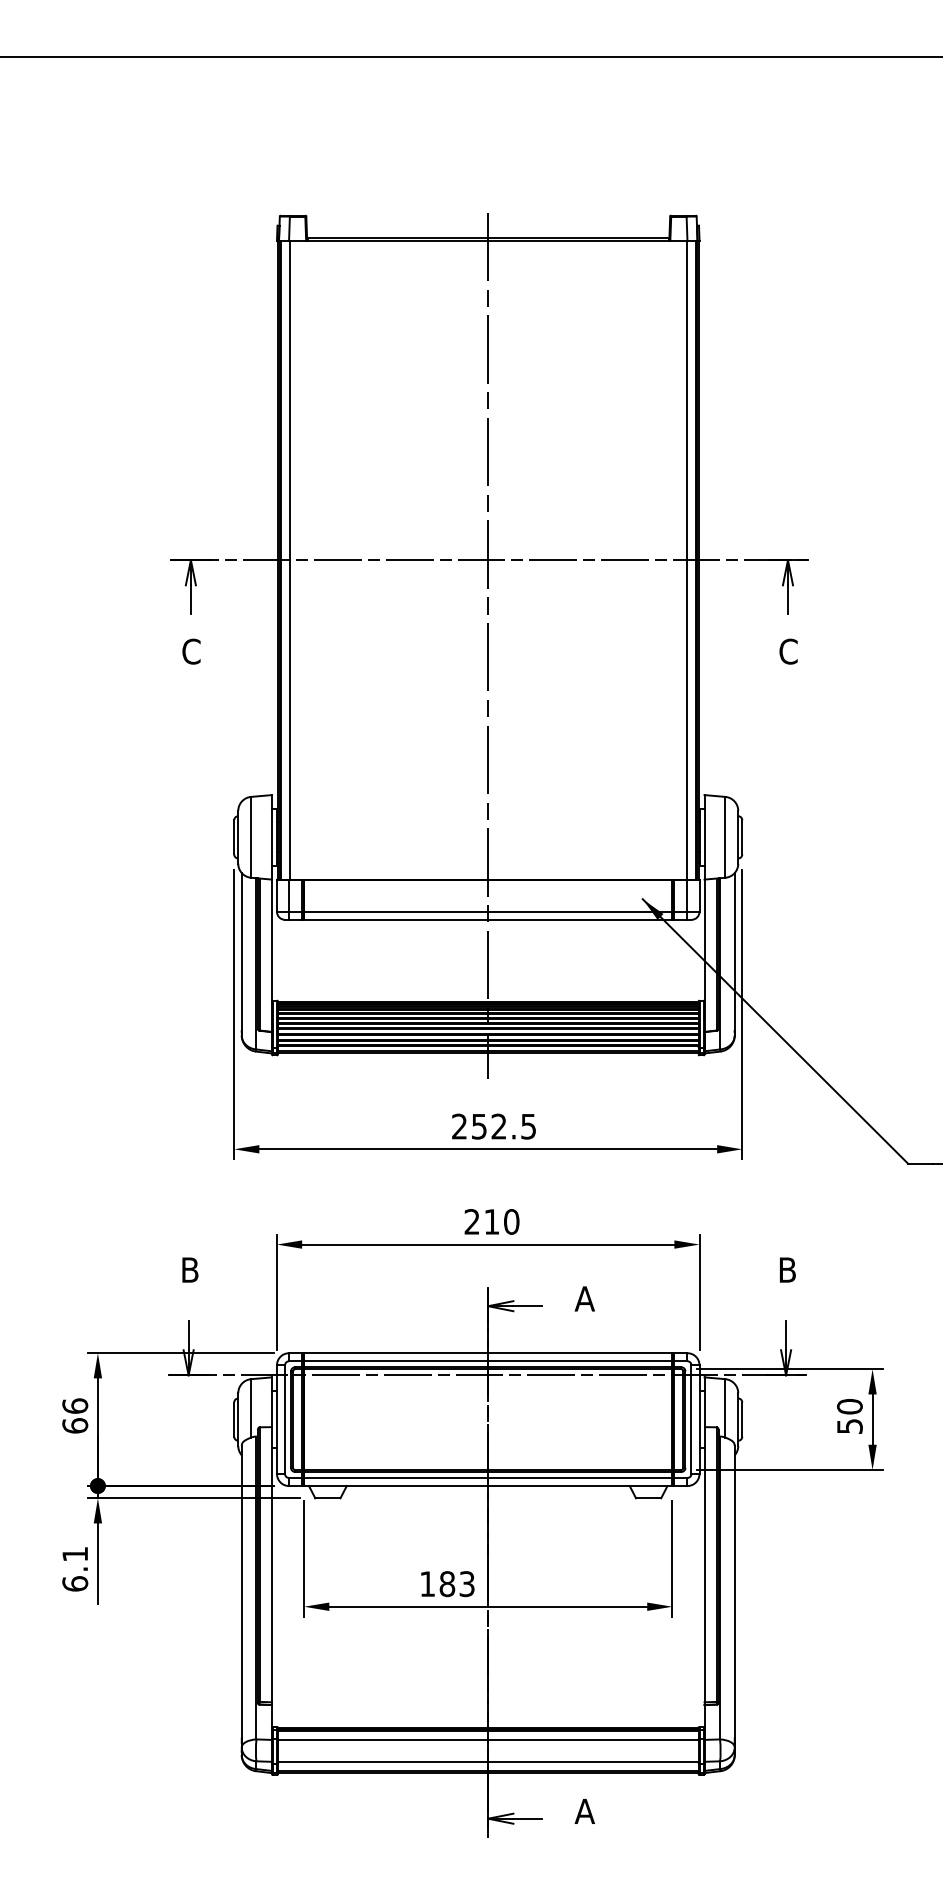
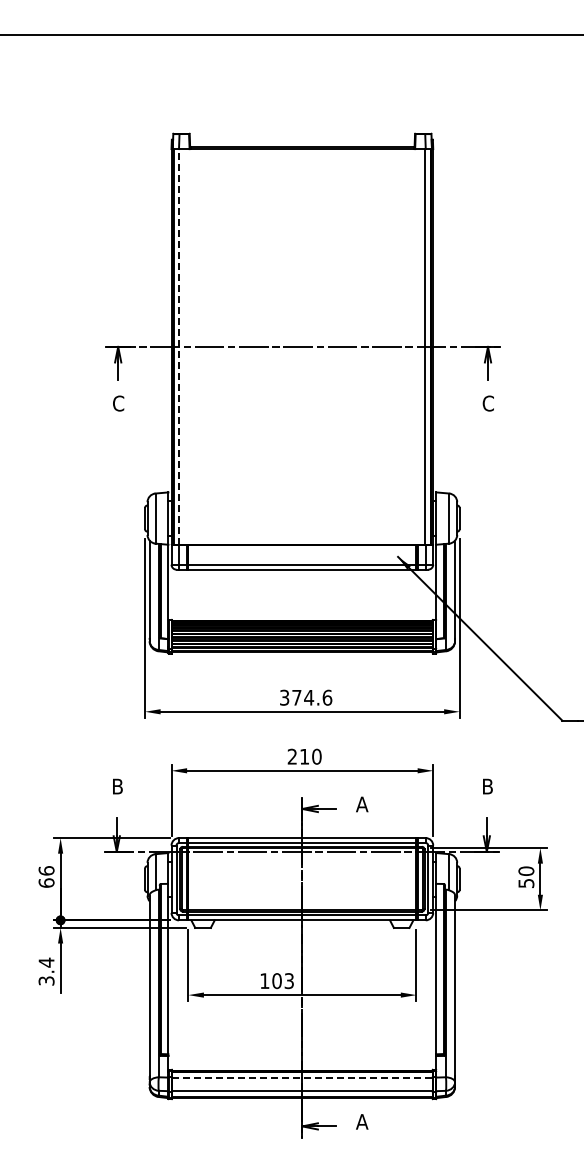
line: (289, 559) -> (179, 346), solid -> dashed
line: (488, 645) -> (302, 399), removed
text: (494, 1126) -> (306, 697), 252.5 -> 374.6
text: (75, 1568) -> (46, 971), 6.1 -> 3.4
text: (446, 1583) -> (276, 980), 183 -> 103
line: (488, 1739) -> (302, 1077), solid -> dashed

